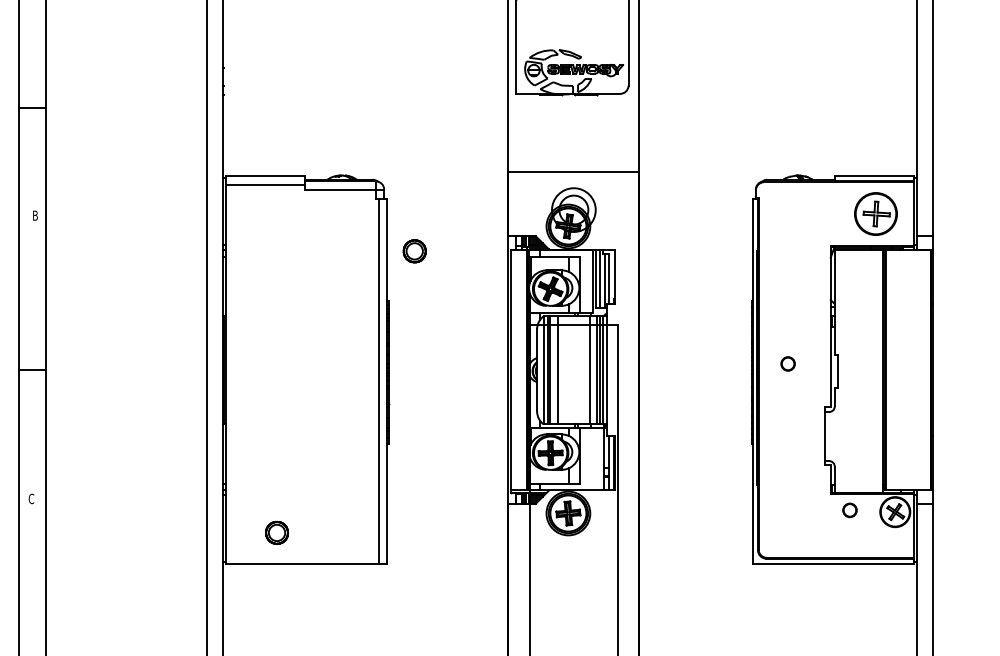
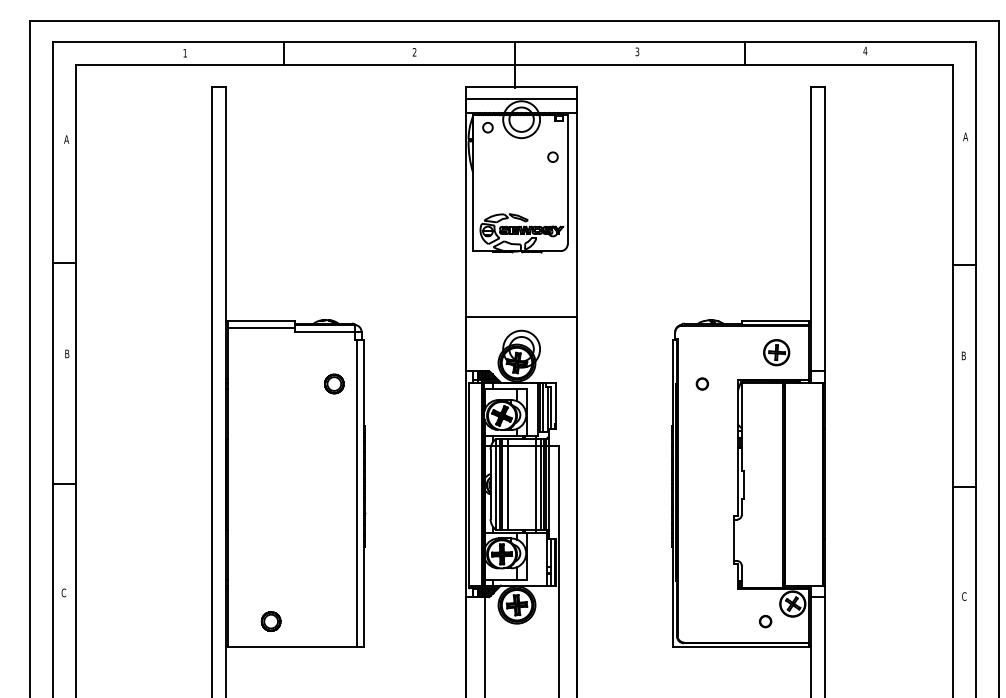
part: (875, 214) -> (776, 352), size x0.71
part: (414, 250) -> (334, 383), moved
circle: (787, 363) -> (701, 383), moved
circle: (849, 510) -> (765, 621), moved

